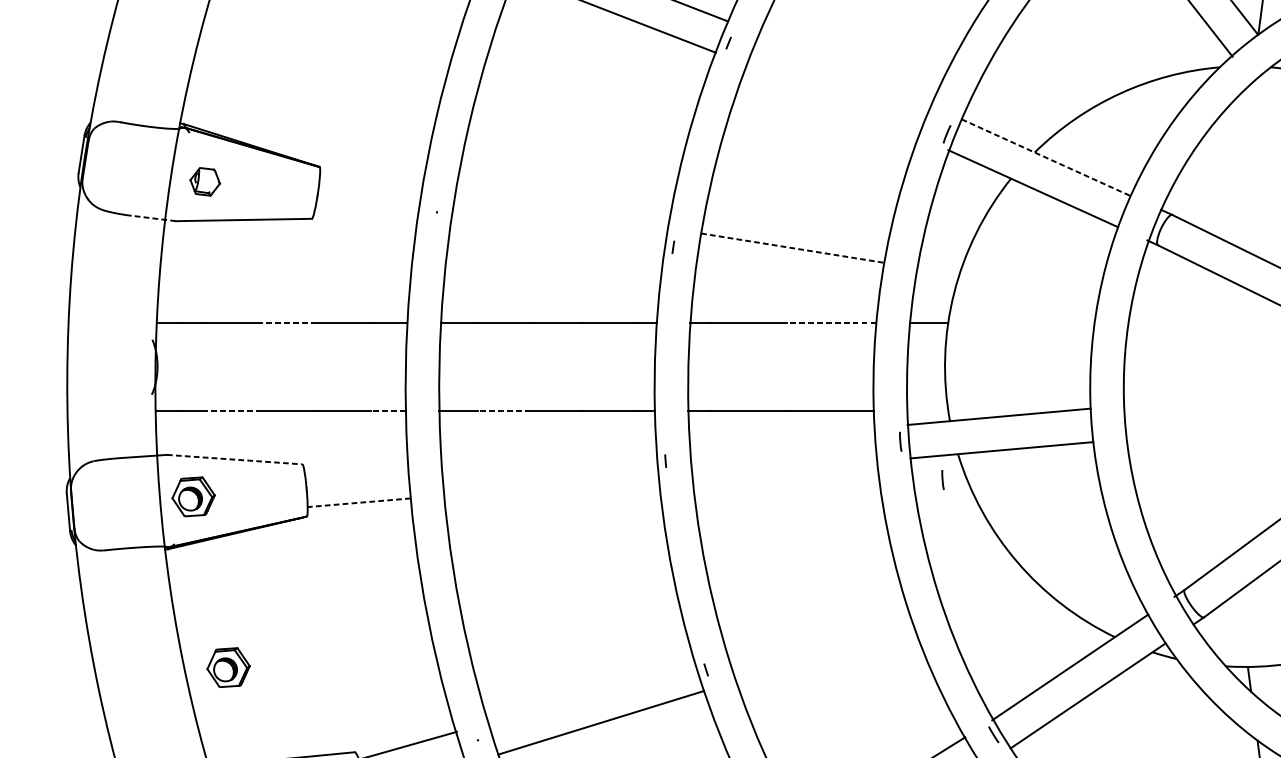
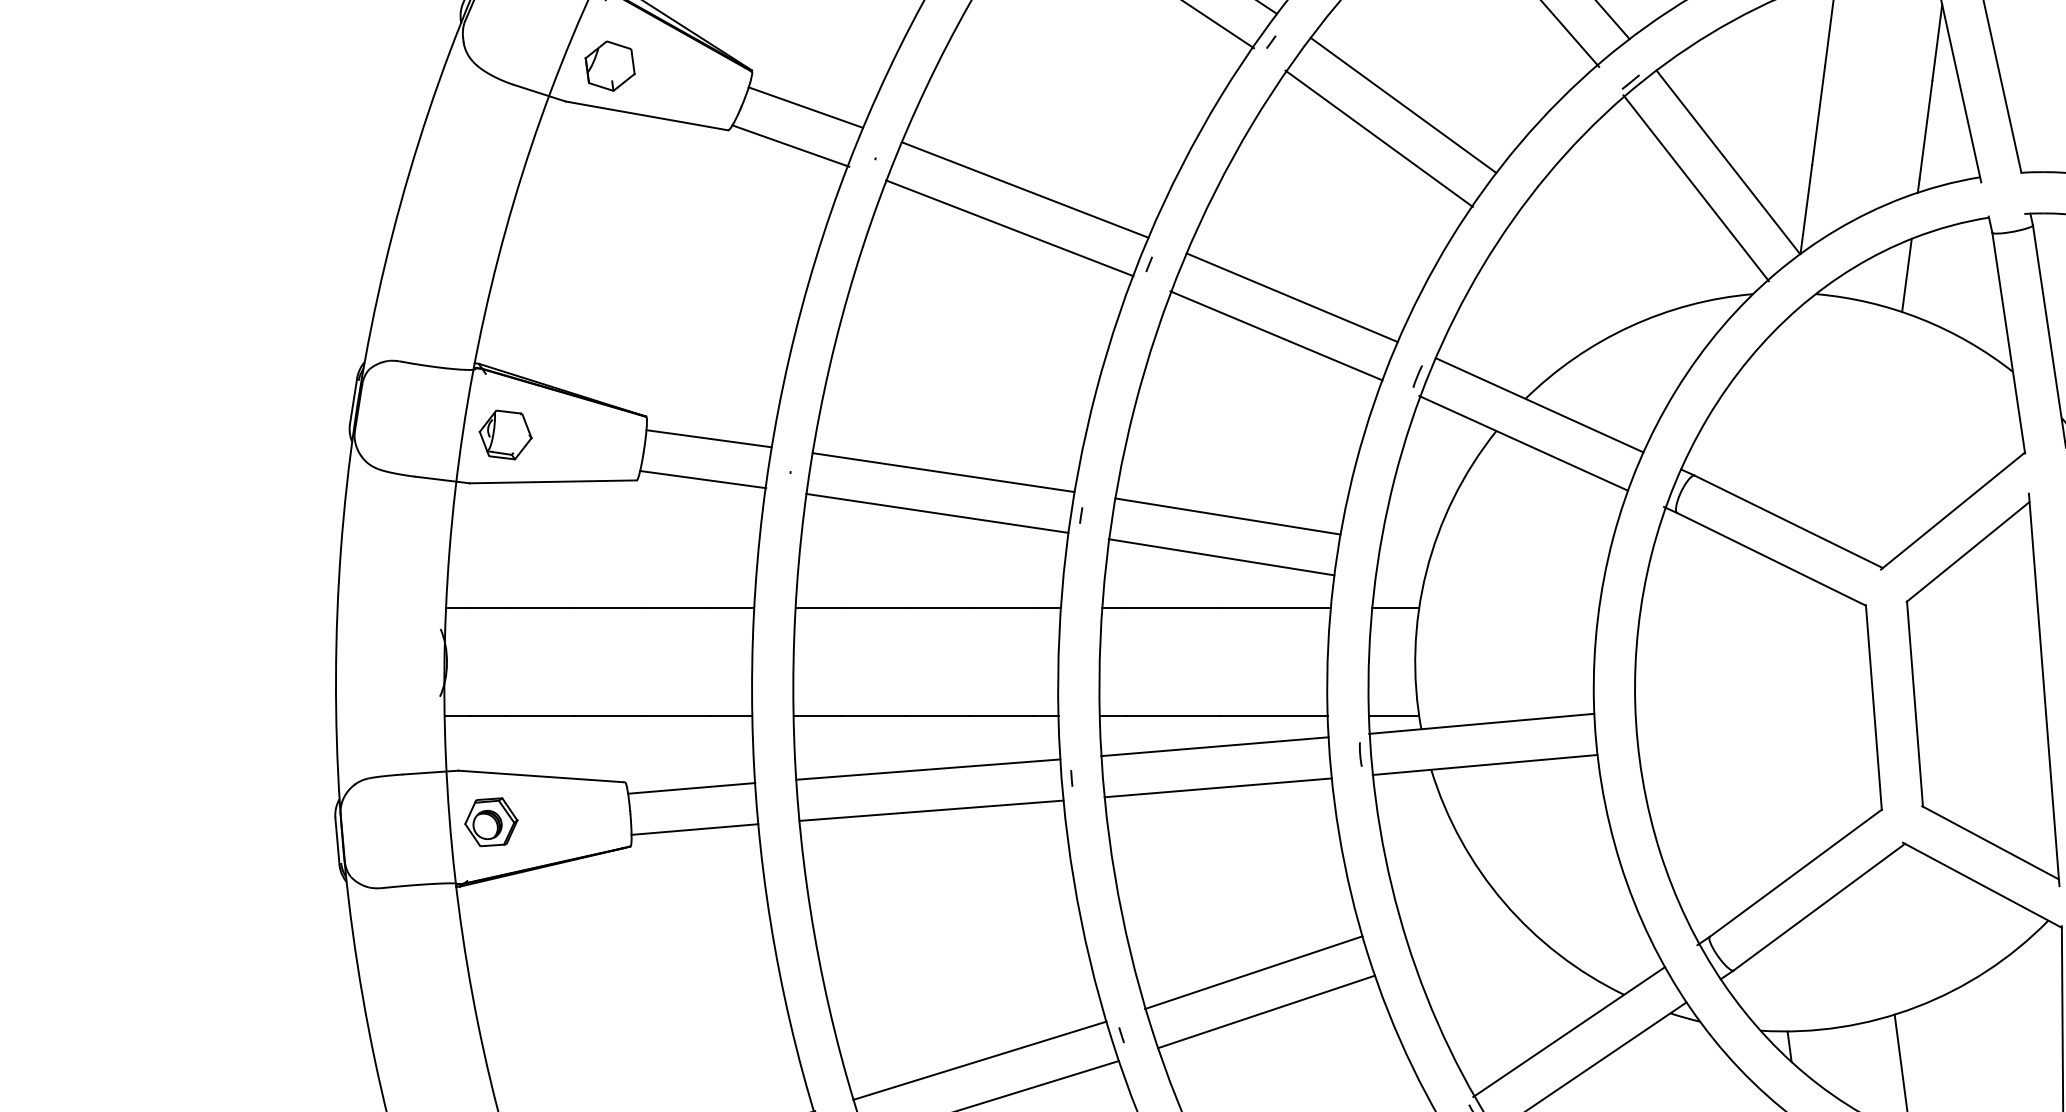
line: (844, 70) -> (1291, 297), added
line: (832, 100) -> (1276, 335), added
line: (1046, 157) -> (1540, 405), dashed -> solid
part: (205, 181) -> (505, 434), size x1.43
line: (370, 184) -> (708, 438), added
line: (561, 212) -> (943, 472), added
line: (153, 218) -> (441, 479), dashed -> solid
line: (366, 218) -> (703, 479), added
line: (556, 244) -> (937, 512), added
line: (793, 248) -> (1228, 516), dashed -> solid
line: (787, 281) -> (1221, 557), added
line: (288, 322) -> (608, 607), dashed -> solid
line: (831, 322) -> (1275, 607), dashed -> solid
line: (232, 410) -> (539, 716), dashed -> solid
line: (388, 410) -> (730, 716), dashed -> solid
line: (503, 410) -> (872, 716), dashed -> solid
line: (927, 410) -> (1393, 716), added
line: (781, 435) -> (1214, 746), added
line: (549, 453) -> (928, 769), added
line: (233, 459) -> (540, 776), dashed -> solid
line: (784, 468) -> (1217, 787), added
line: (356, 469) -> (691, 788), added
line: (942, 479) -> (1412, 801), removed
line: (551, 487) -> (931, 810), added
line: (358, 502) -> (694, 829), dashed -> solid
line: (813, 619) -> (1253, 972), added
line: (824, 650) -> (1266, 1011), added
part: (228, 667) -> (534, 1032), removed
line: (590, 690) -> (979, 1060), added

